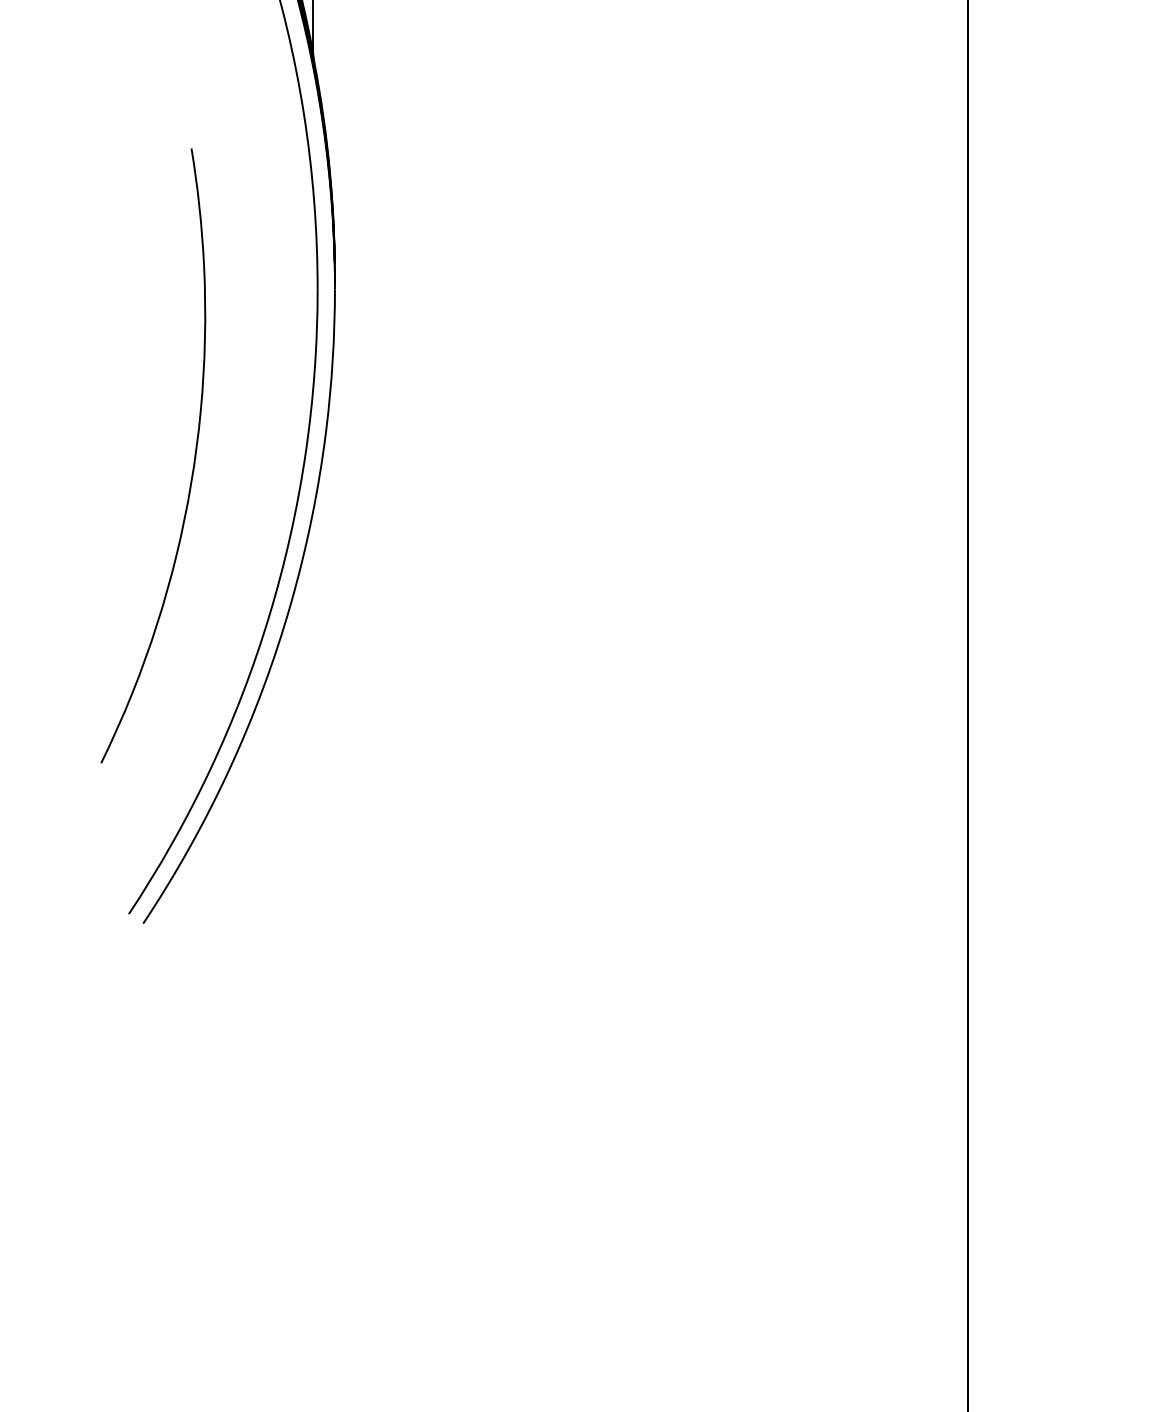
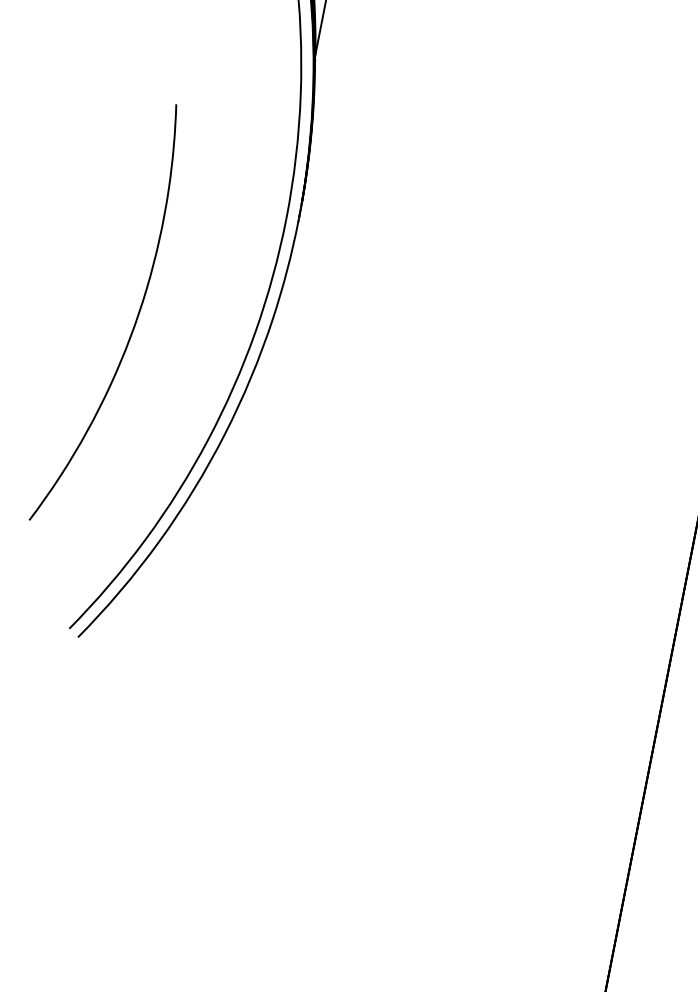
curve: (193, 460) -> (135, 322), moved

